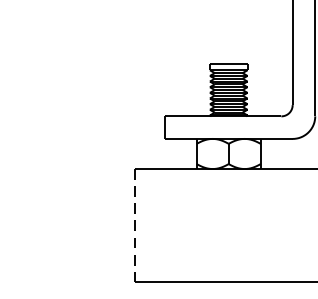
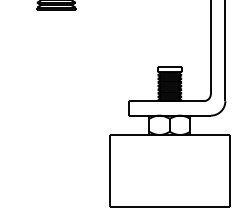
line: (134, 225) -> (109, 171), dashed -> solid

